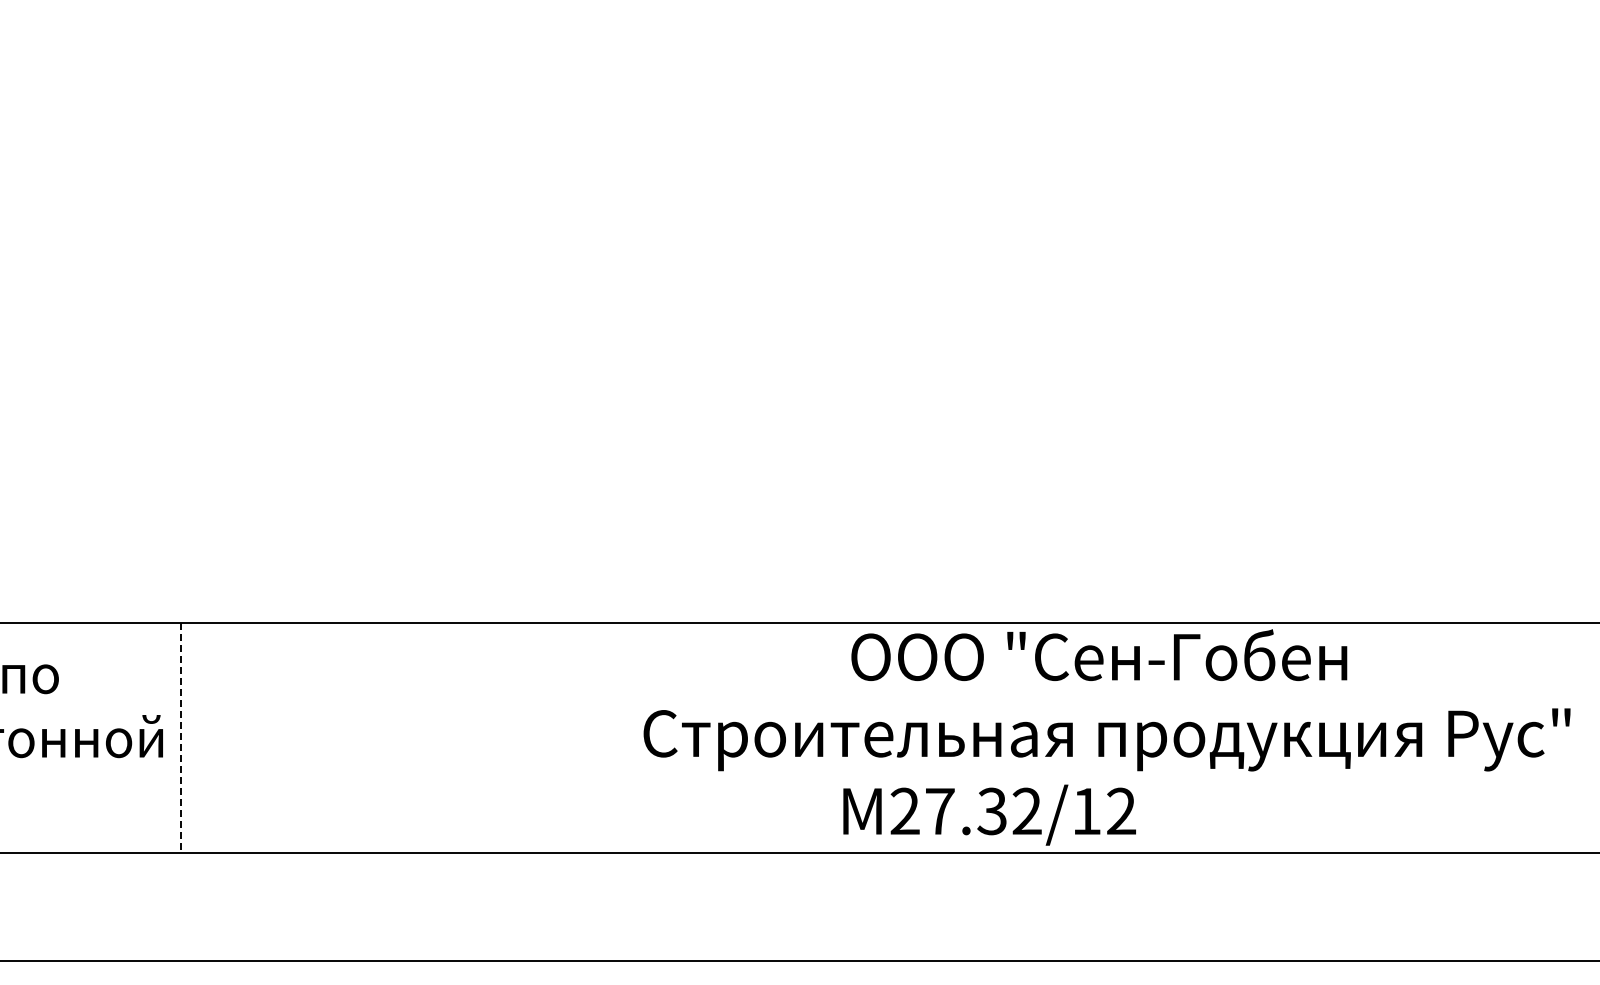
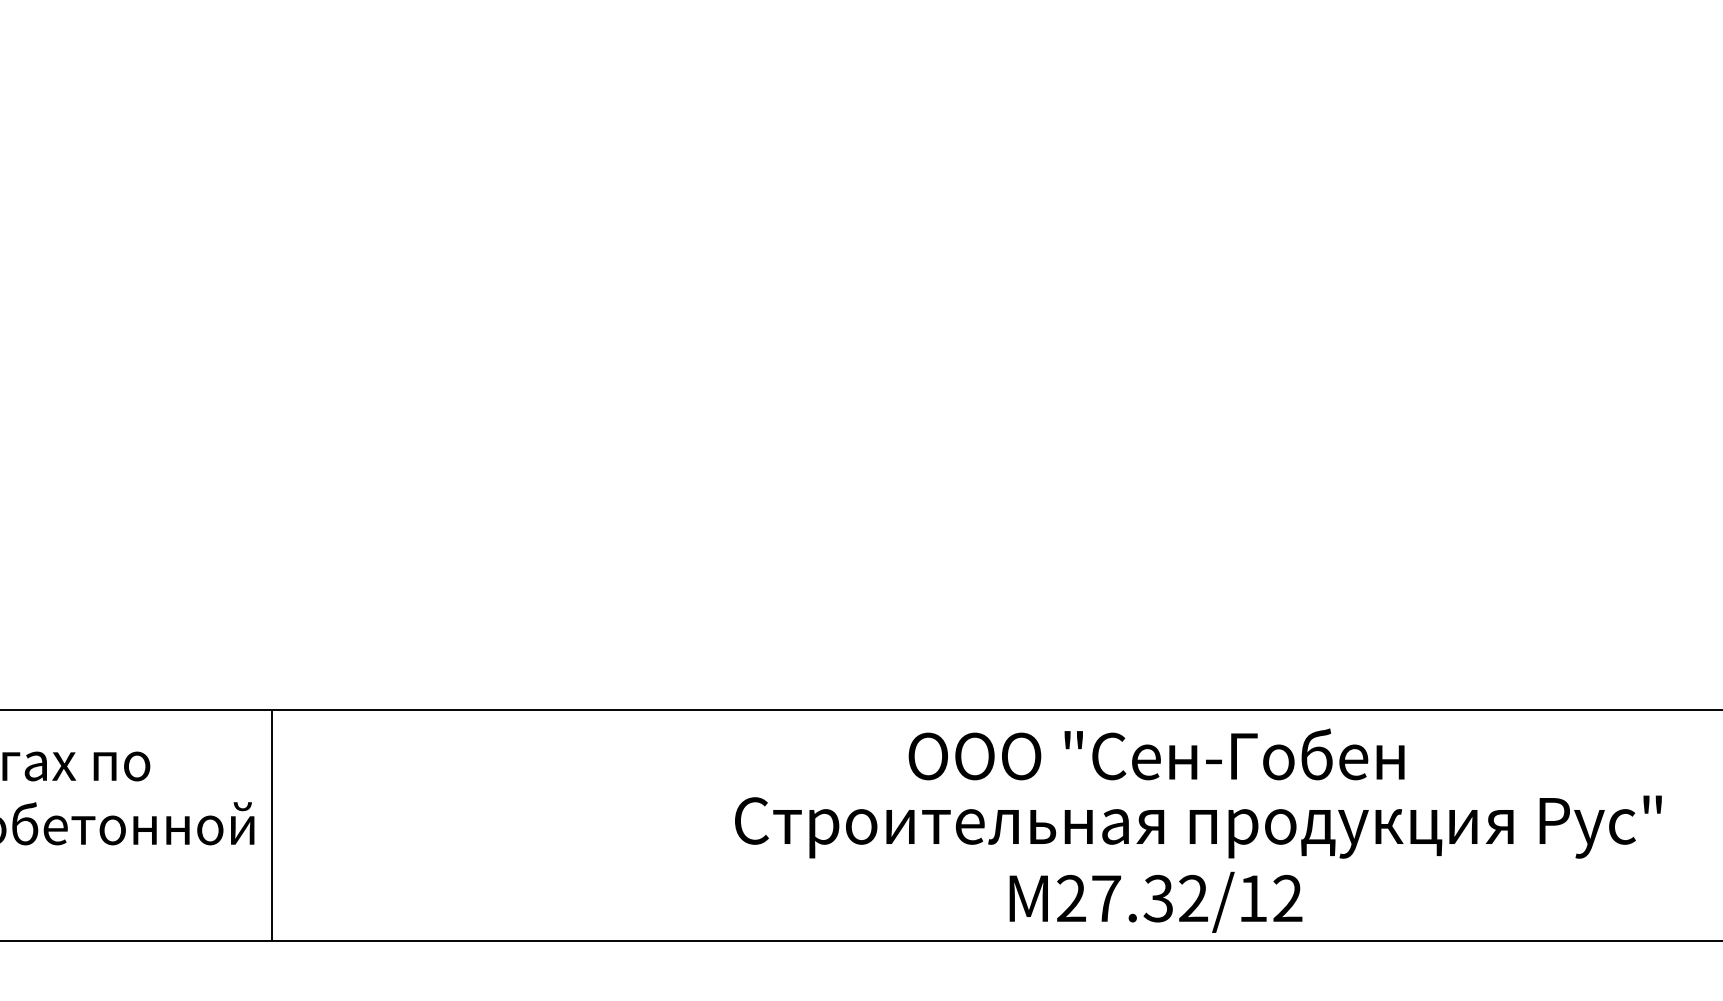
text: (1099, 655) -> (1156, 754), moved
line: (181, 739) -> (272, 826), dashed -> solid
text: (989, 814) -> (1155, 901), moved

